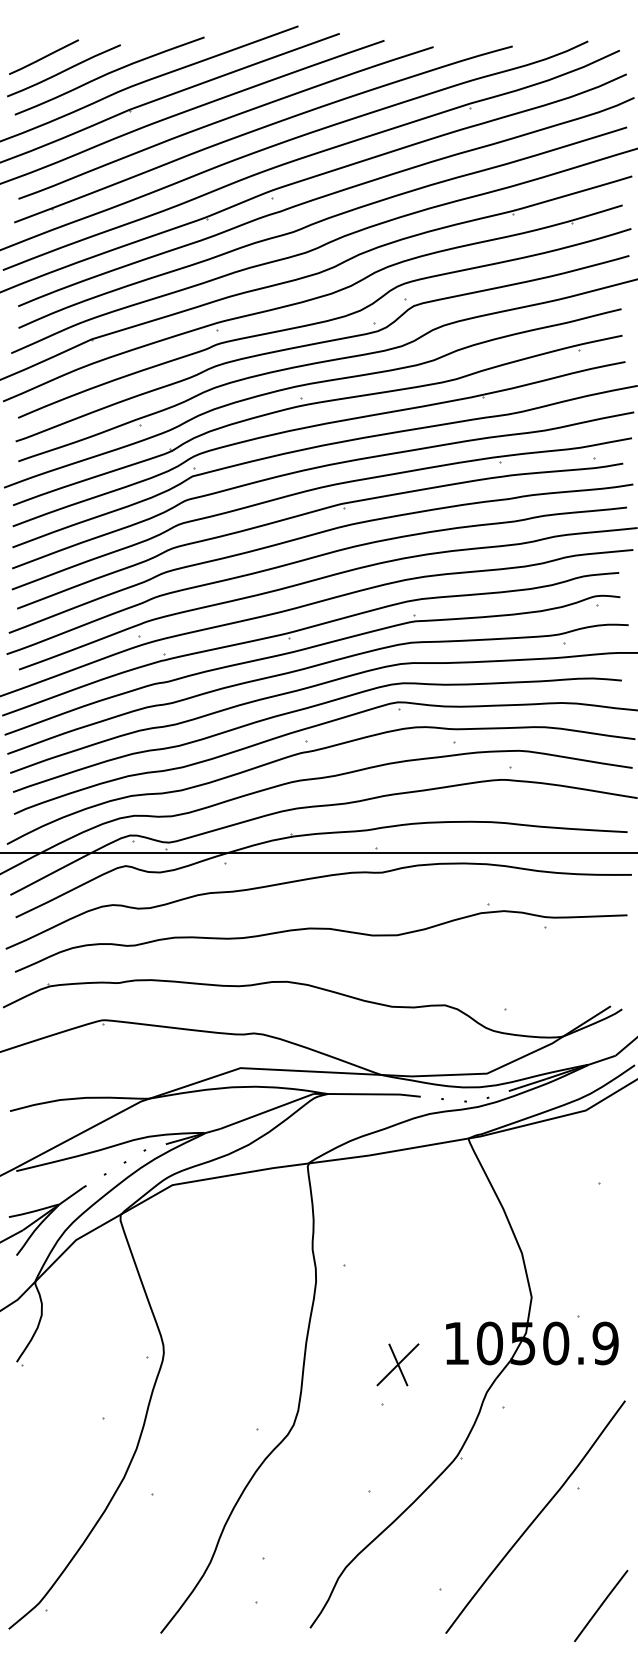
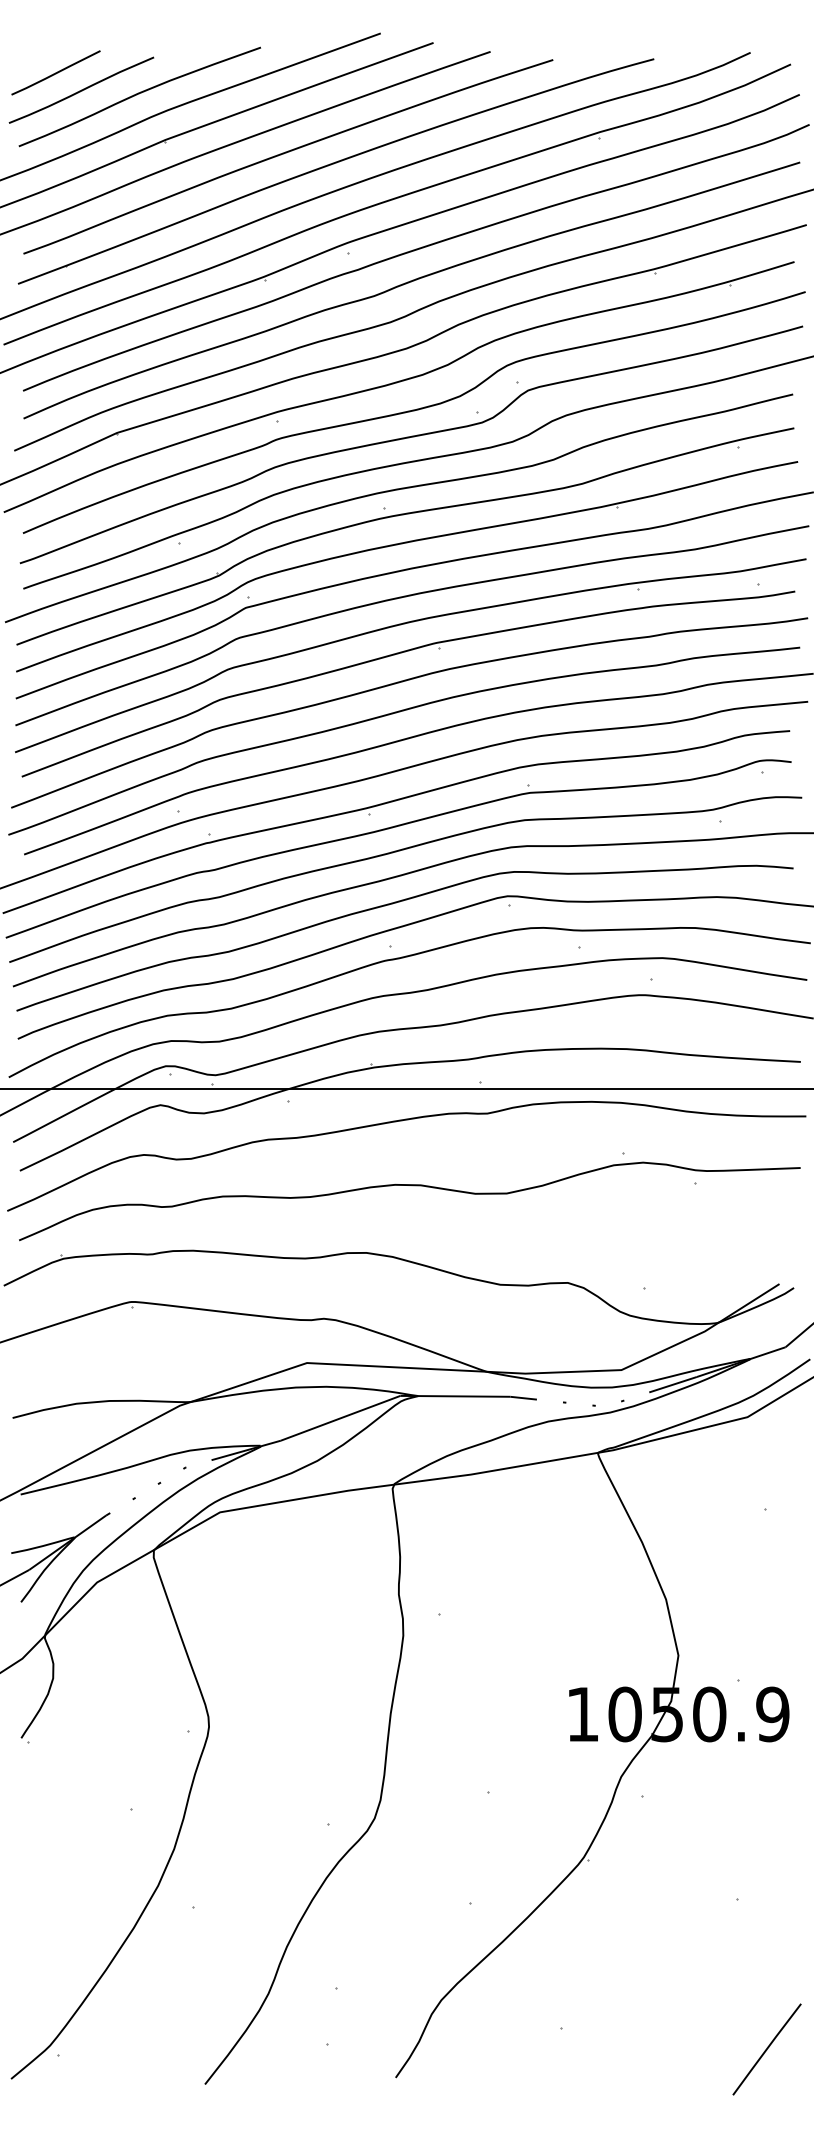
part: (397, 1364) -> (507, 1741), removed
curve: (536, 1516) -> (684, 1935), removed

